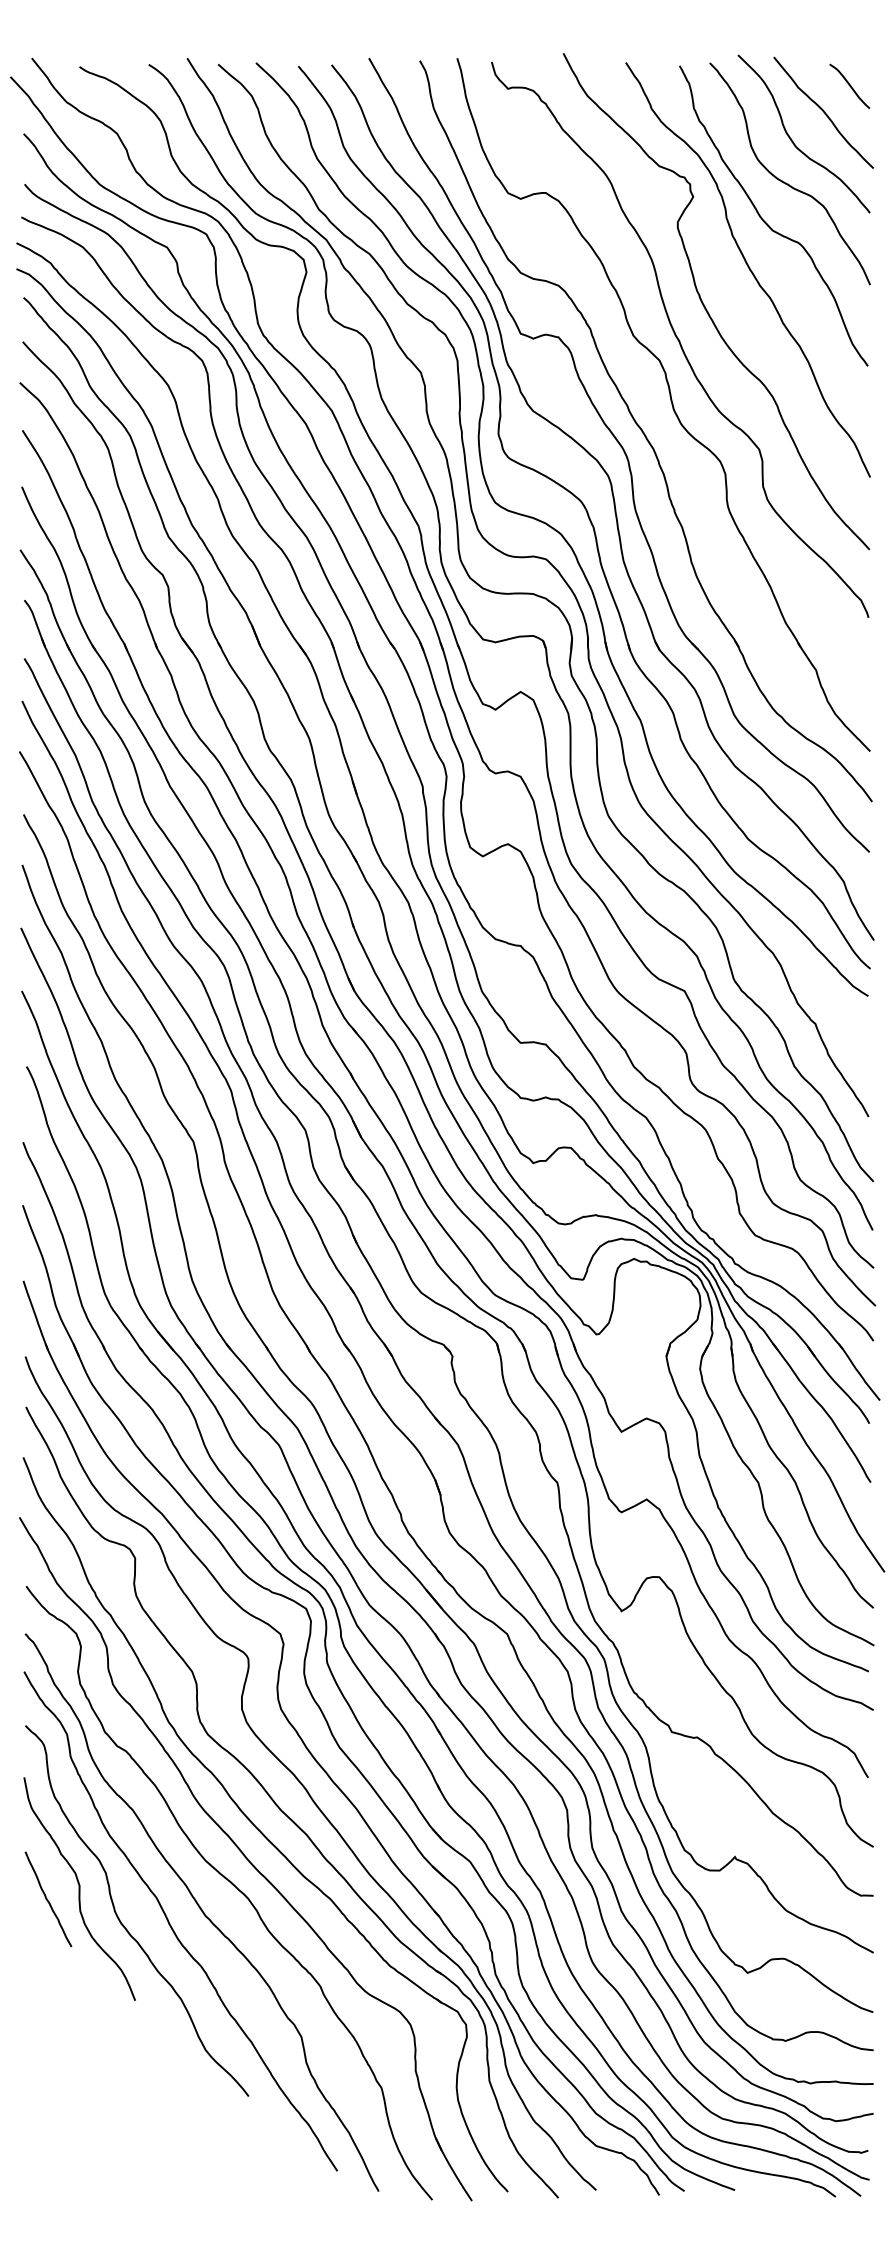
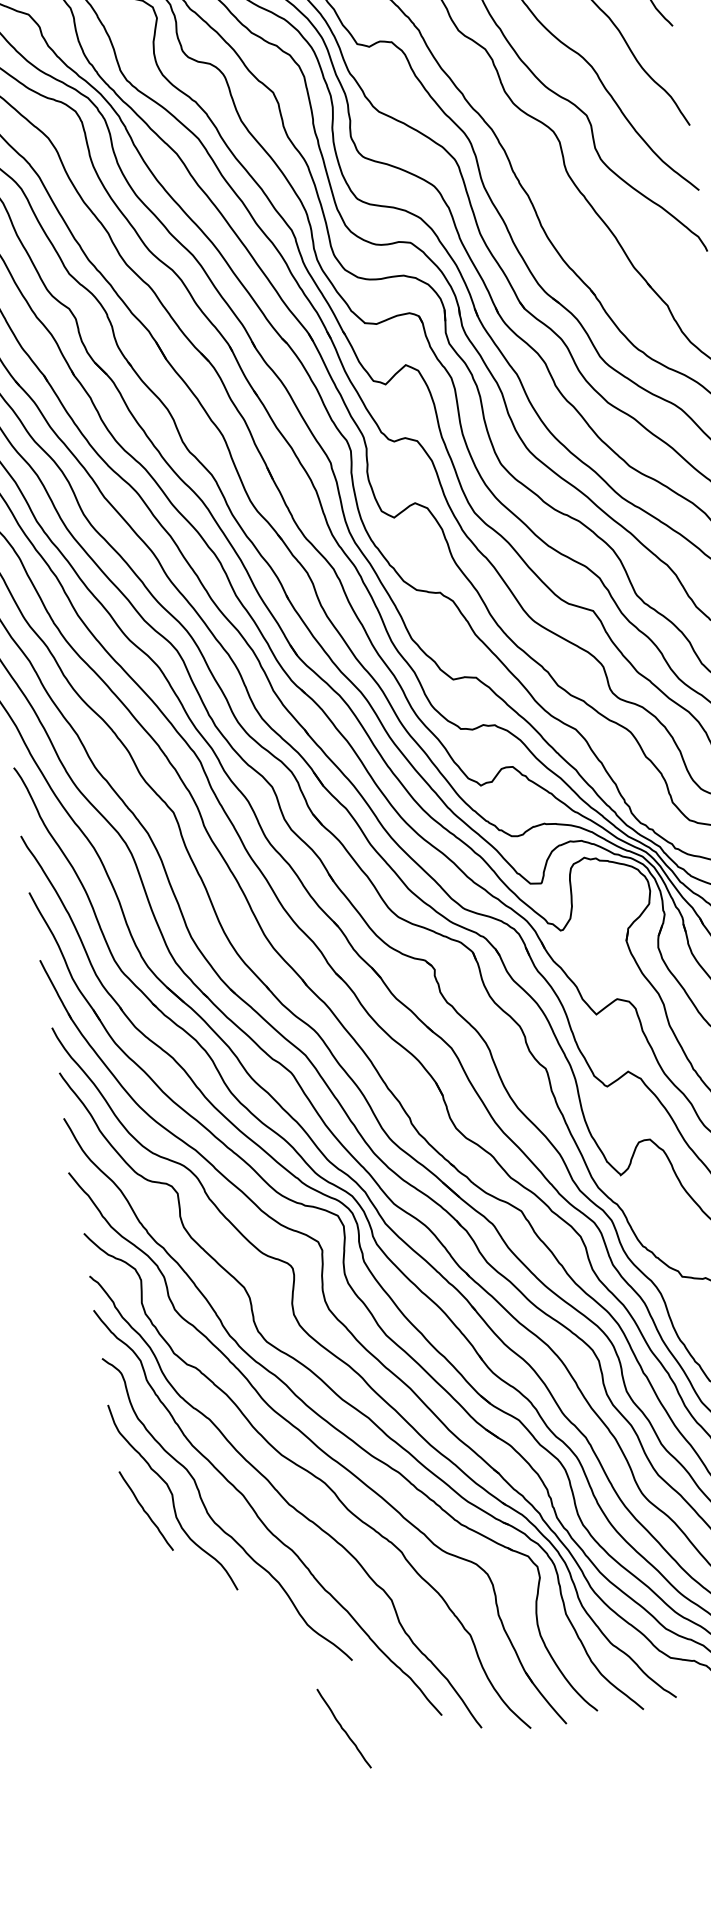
curve: (227, 2169) -> (343, 1728), added

